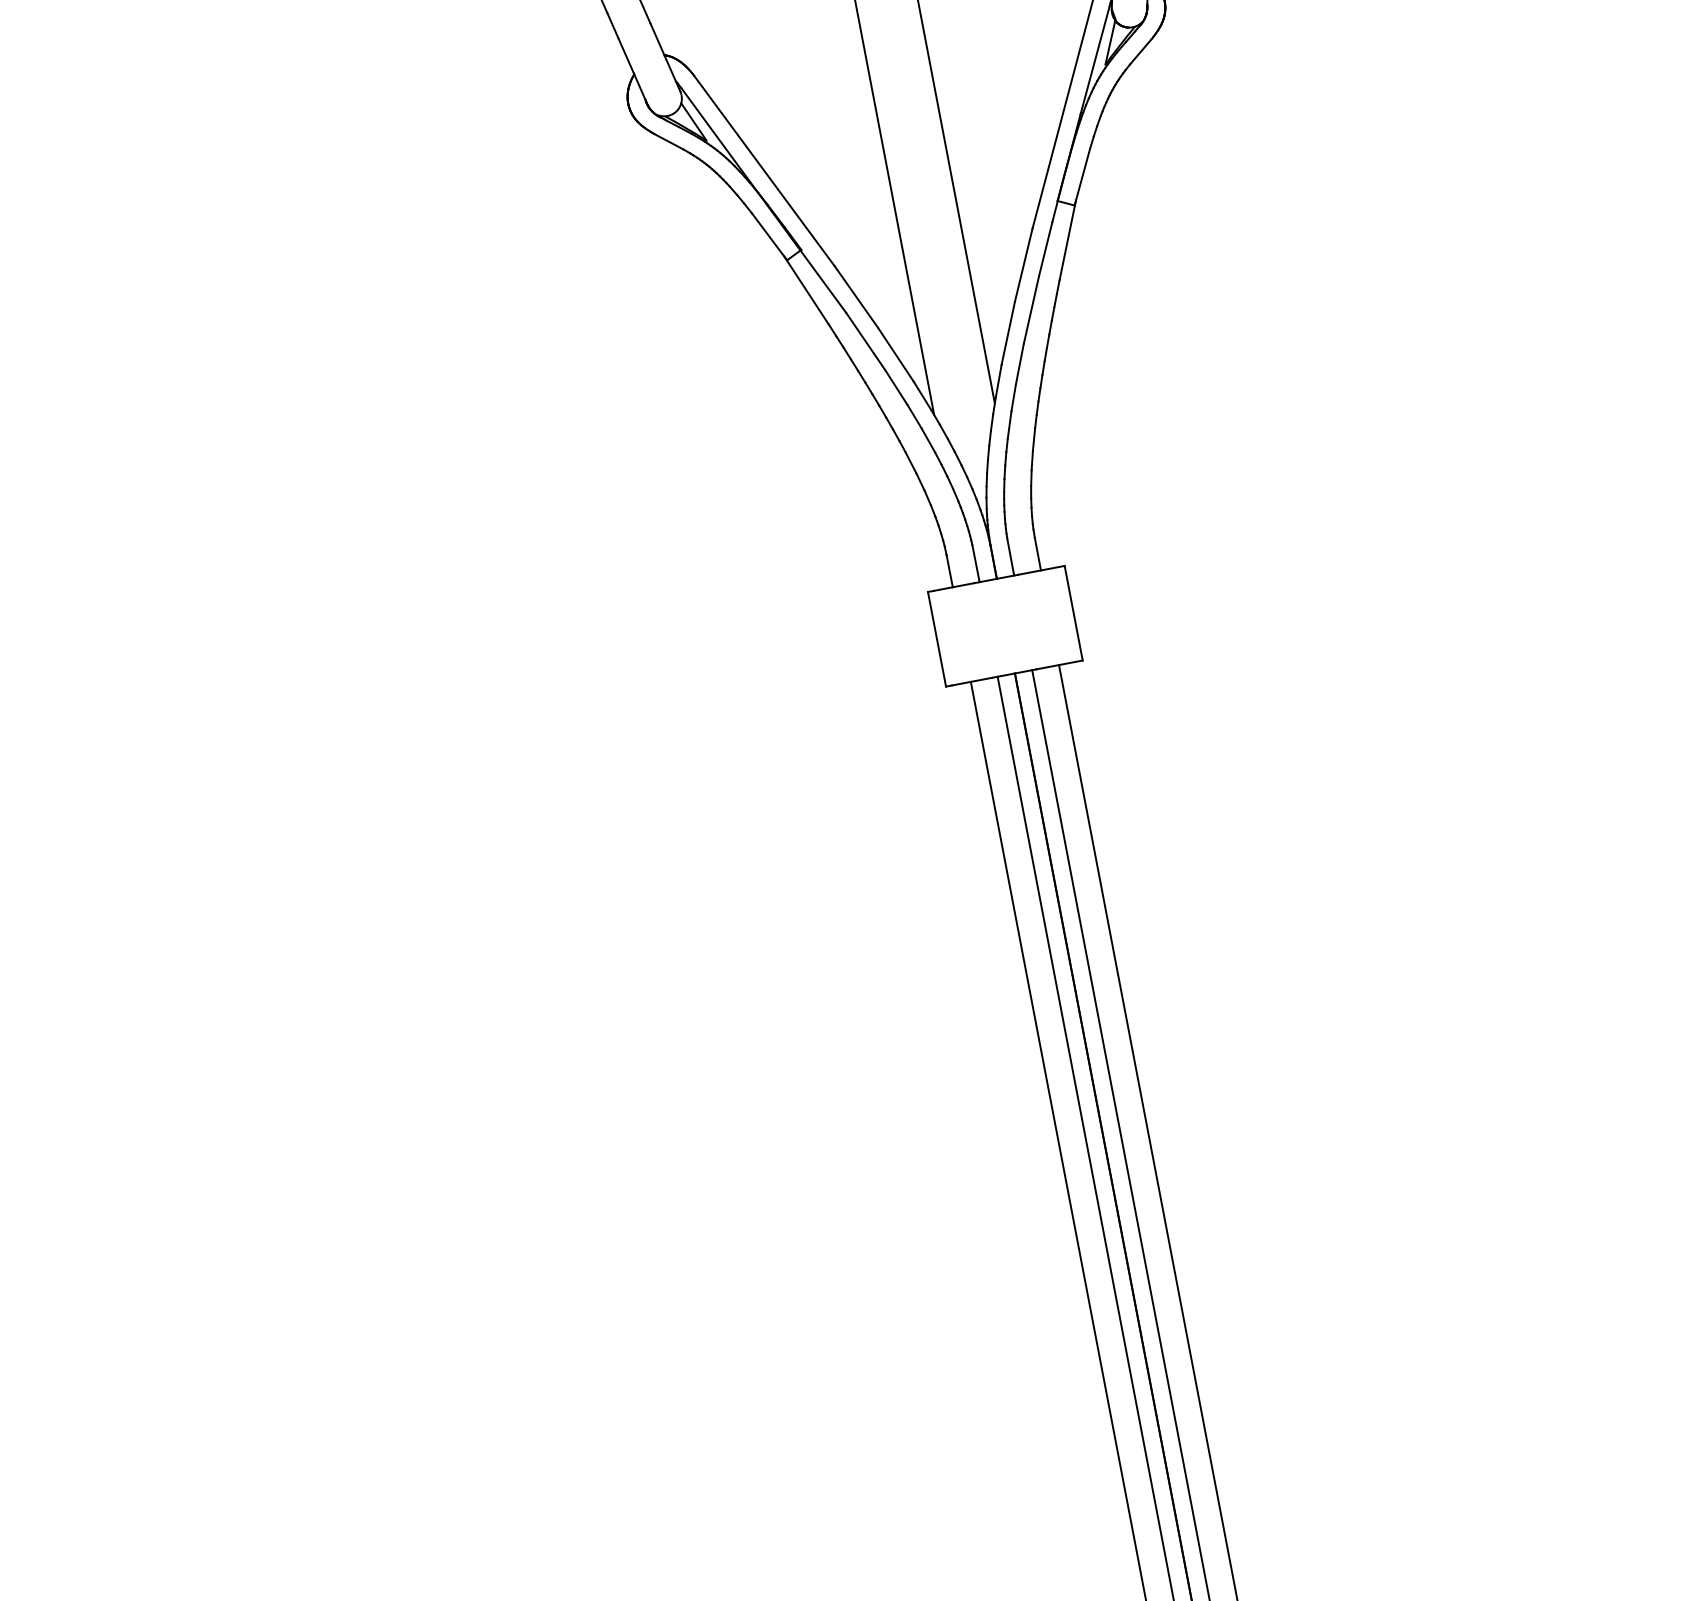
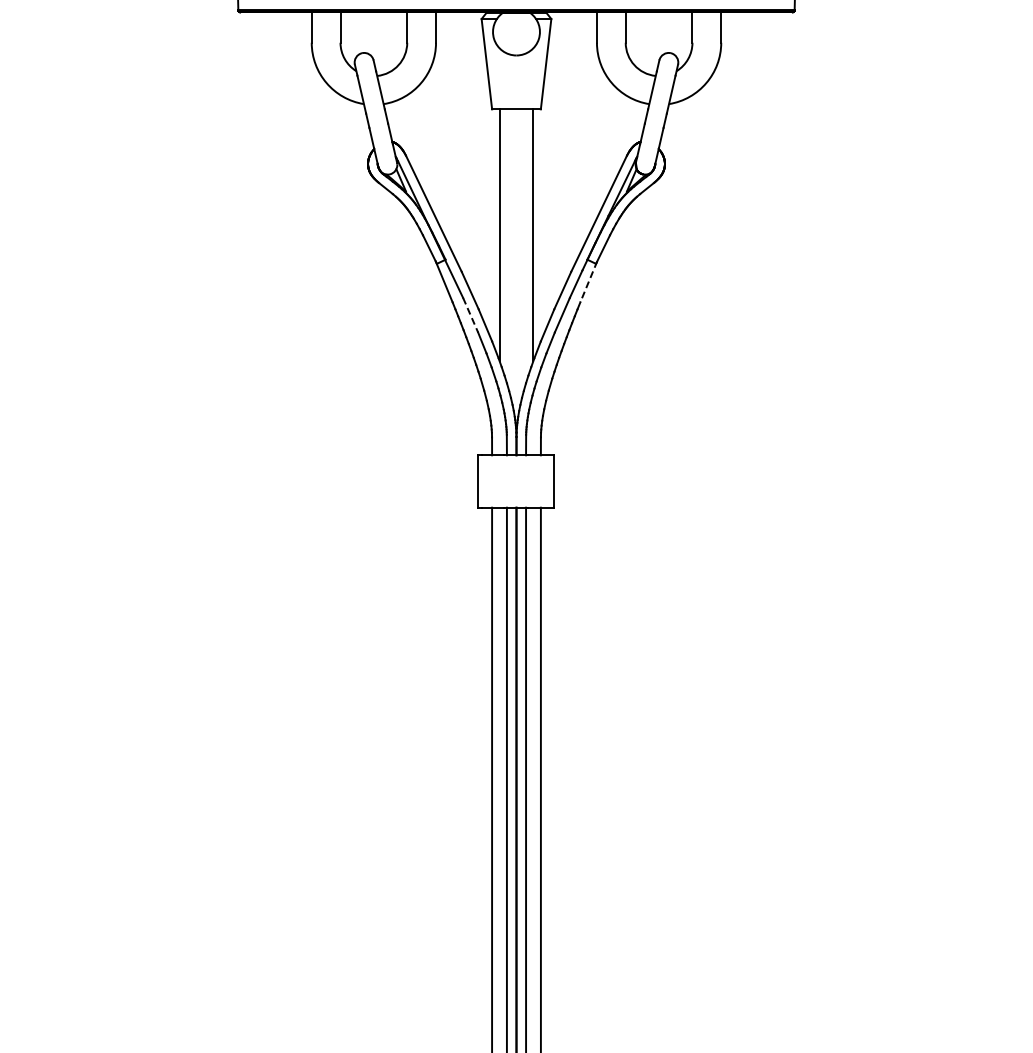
line: (1067, 241) -> (588, 282), solid -> dashed
line: (865, 342) -> (470, 315), solid -> dashed

